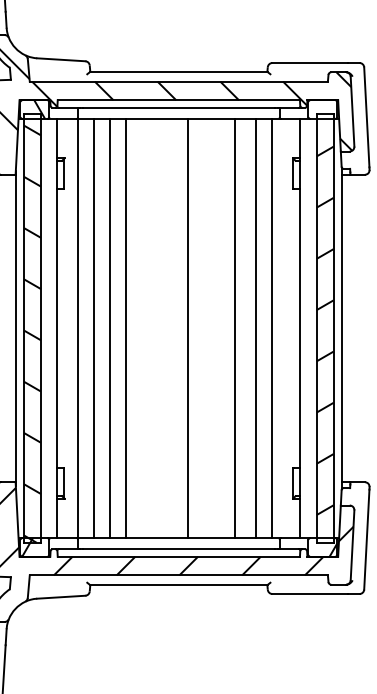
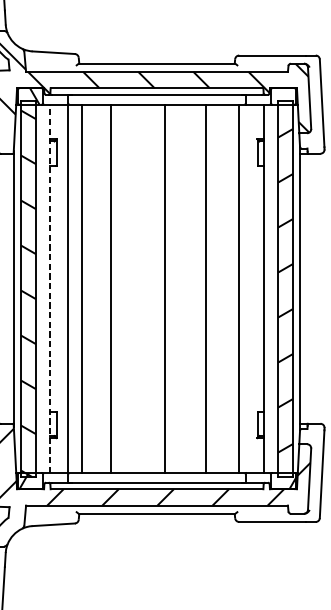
line: (57, 328) -> (50, 288), solid -> dashed
line: (110, 328) -> (96, 288), removed
line: (256, 328) -> (225, 288), removed

